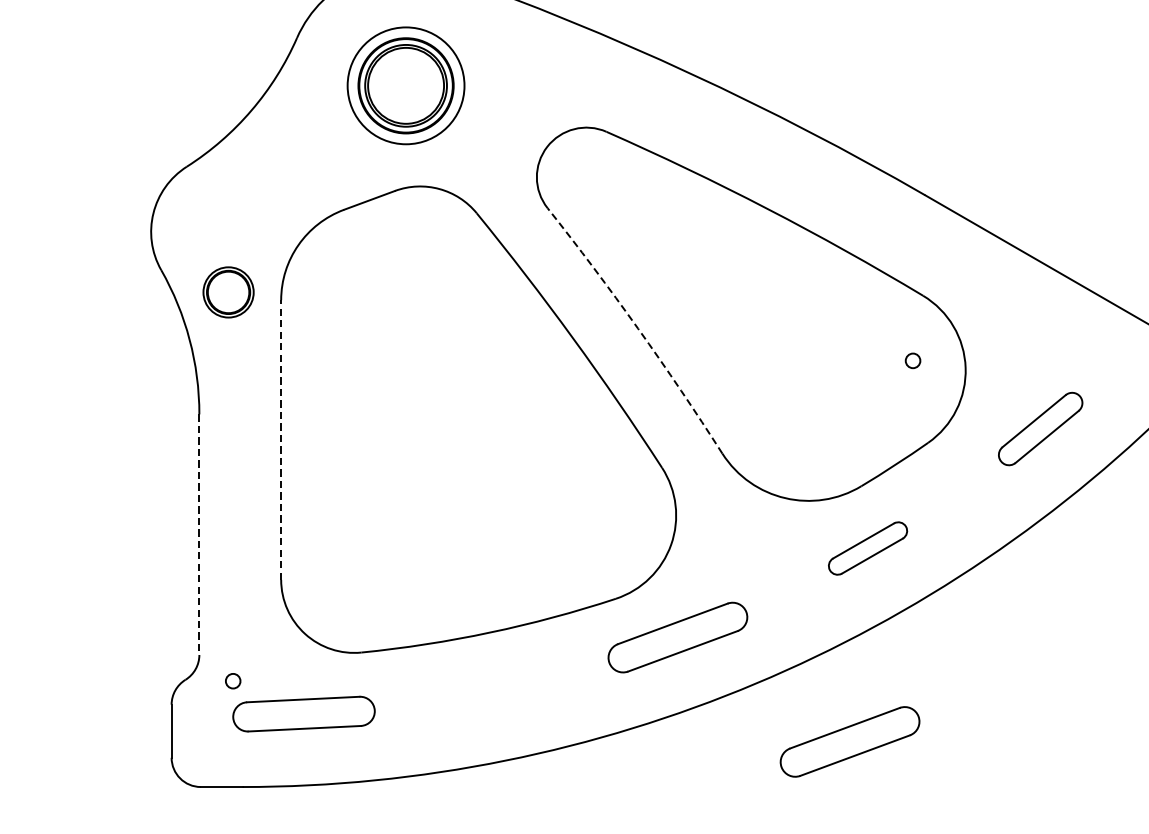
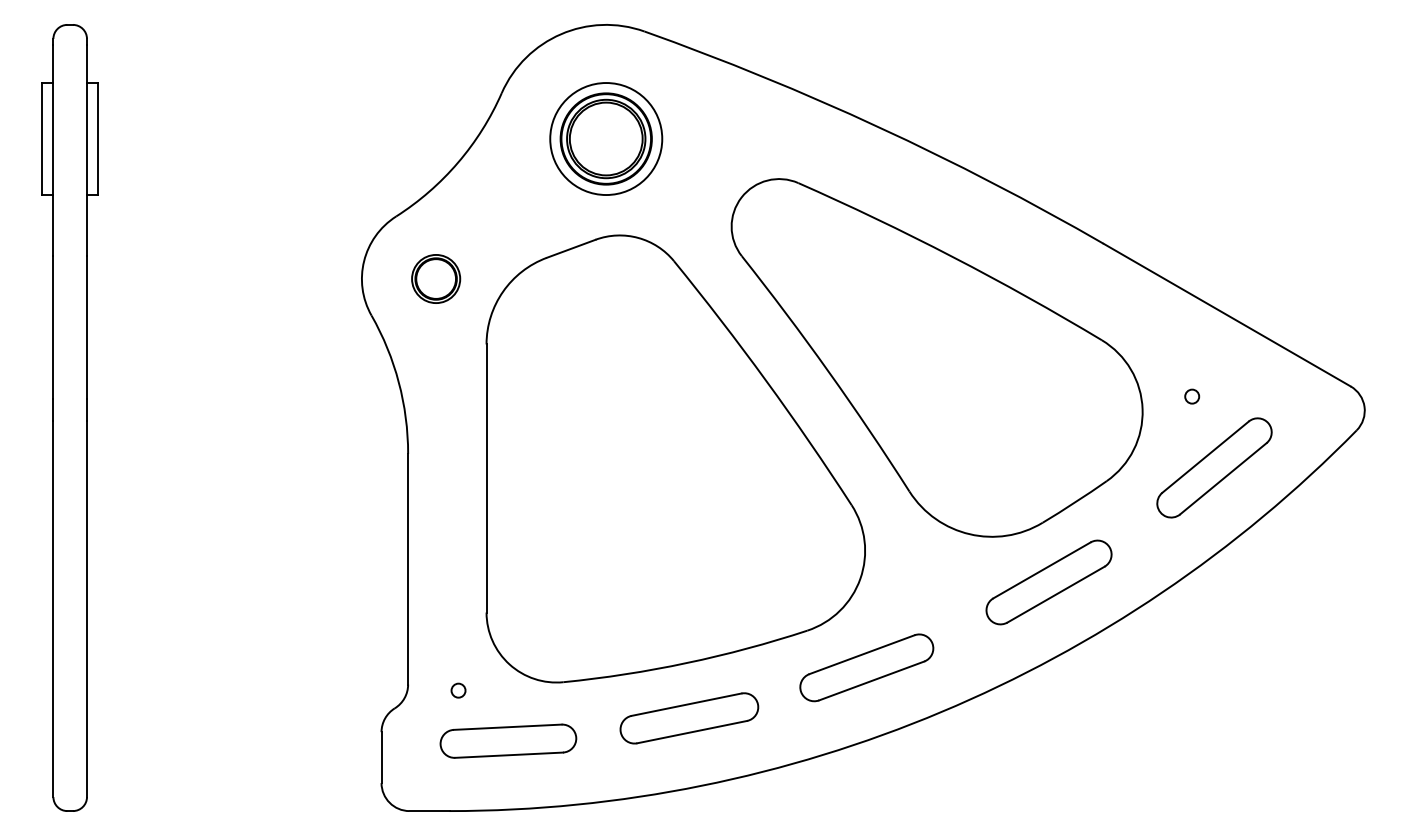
part: (228, 291) -> (436, 278), moved
arc: (637, 328) -> (828, 371), dashed -> solid
circle: (913, 360) -> (1192, 396), moved
part: (1040, 428) -> (1214, 467), size x1.43
line: (281, 440) -> (486, 478), dashed -> solid
line: (199, 534) -> (408, 569), dashed -> solid
part: (867, 548) -> (1048, 582), size x1.67
circle: (233, 681) -> (458, 690), moved
part: (492, 690) -> (689, 718), added
part: (849, 741) -> (1031, 767), removed

